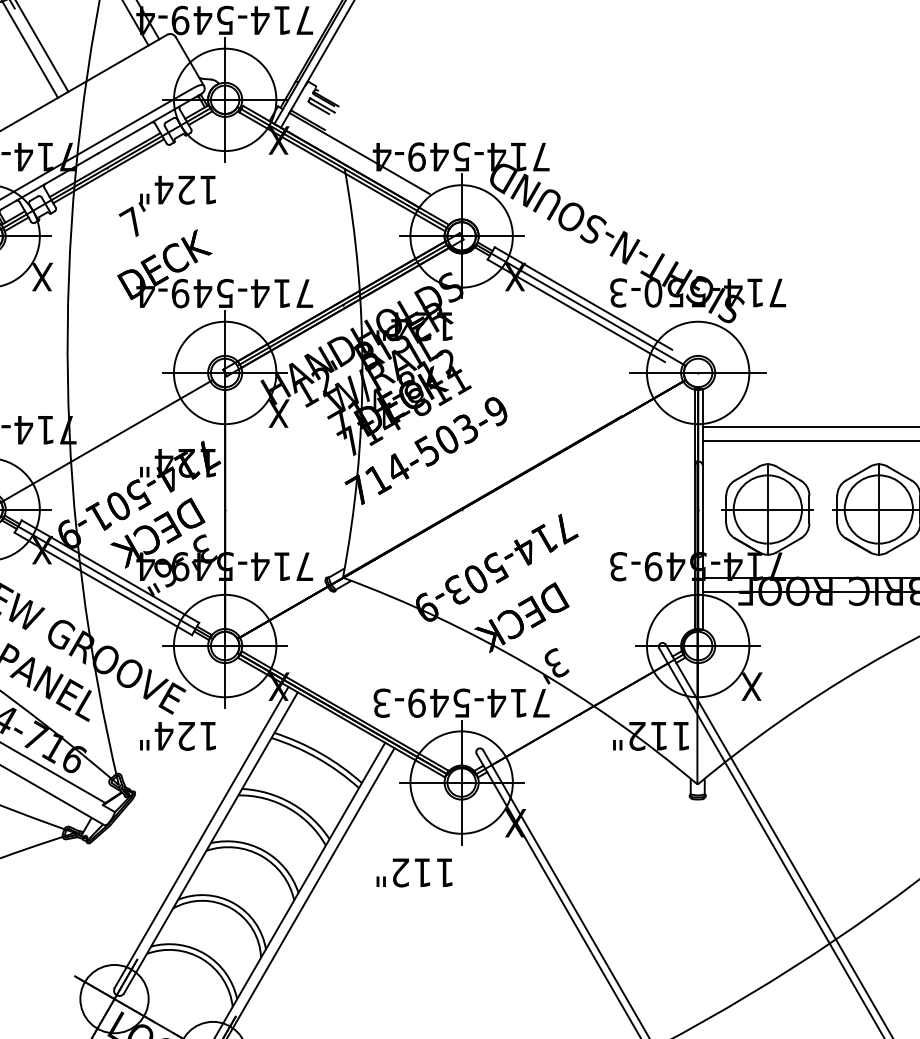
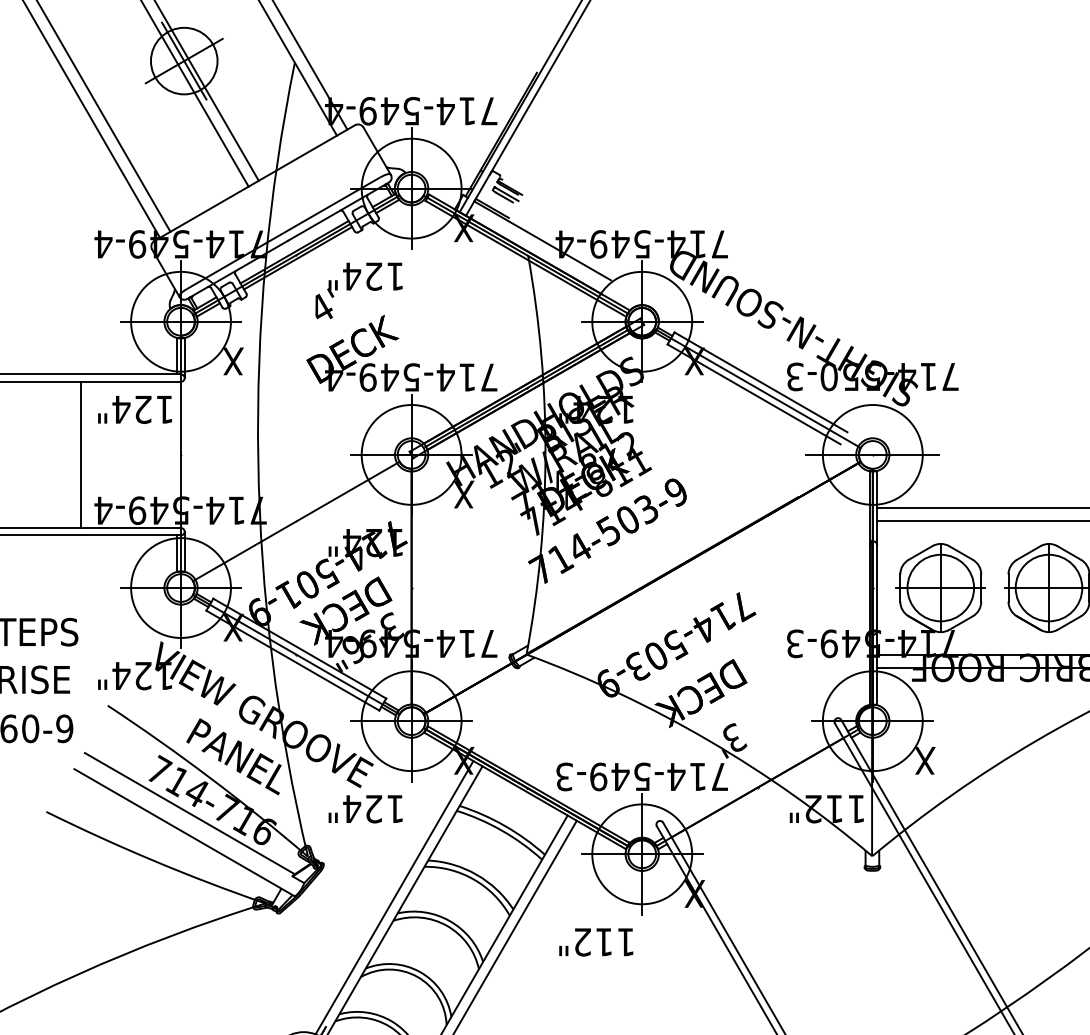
text: (130, 221) -> (319, 307), 7' -> 4'

